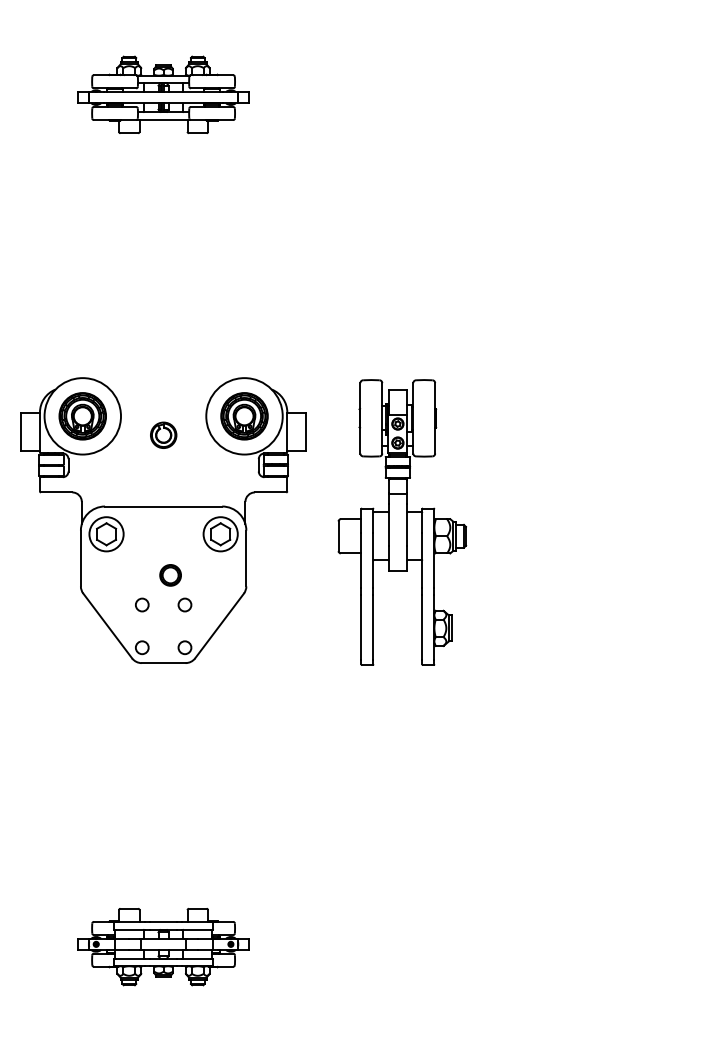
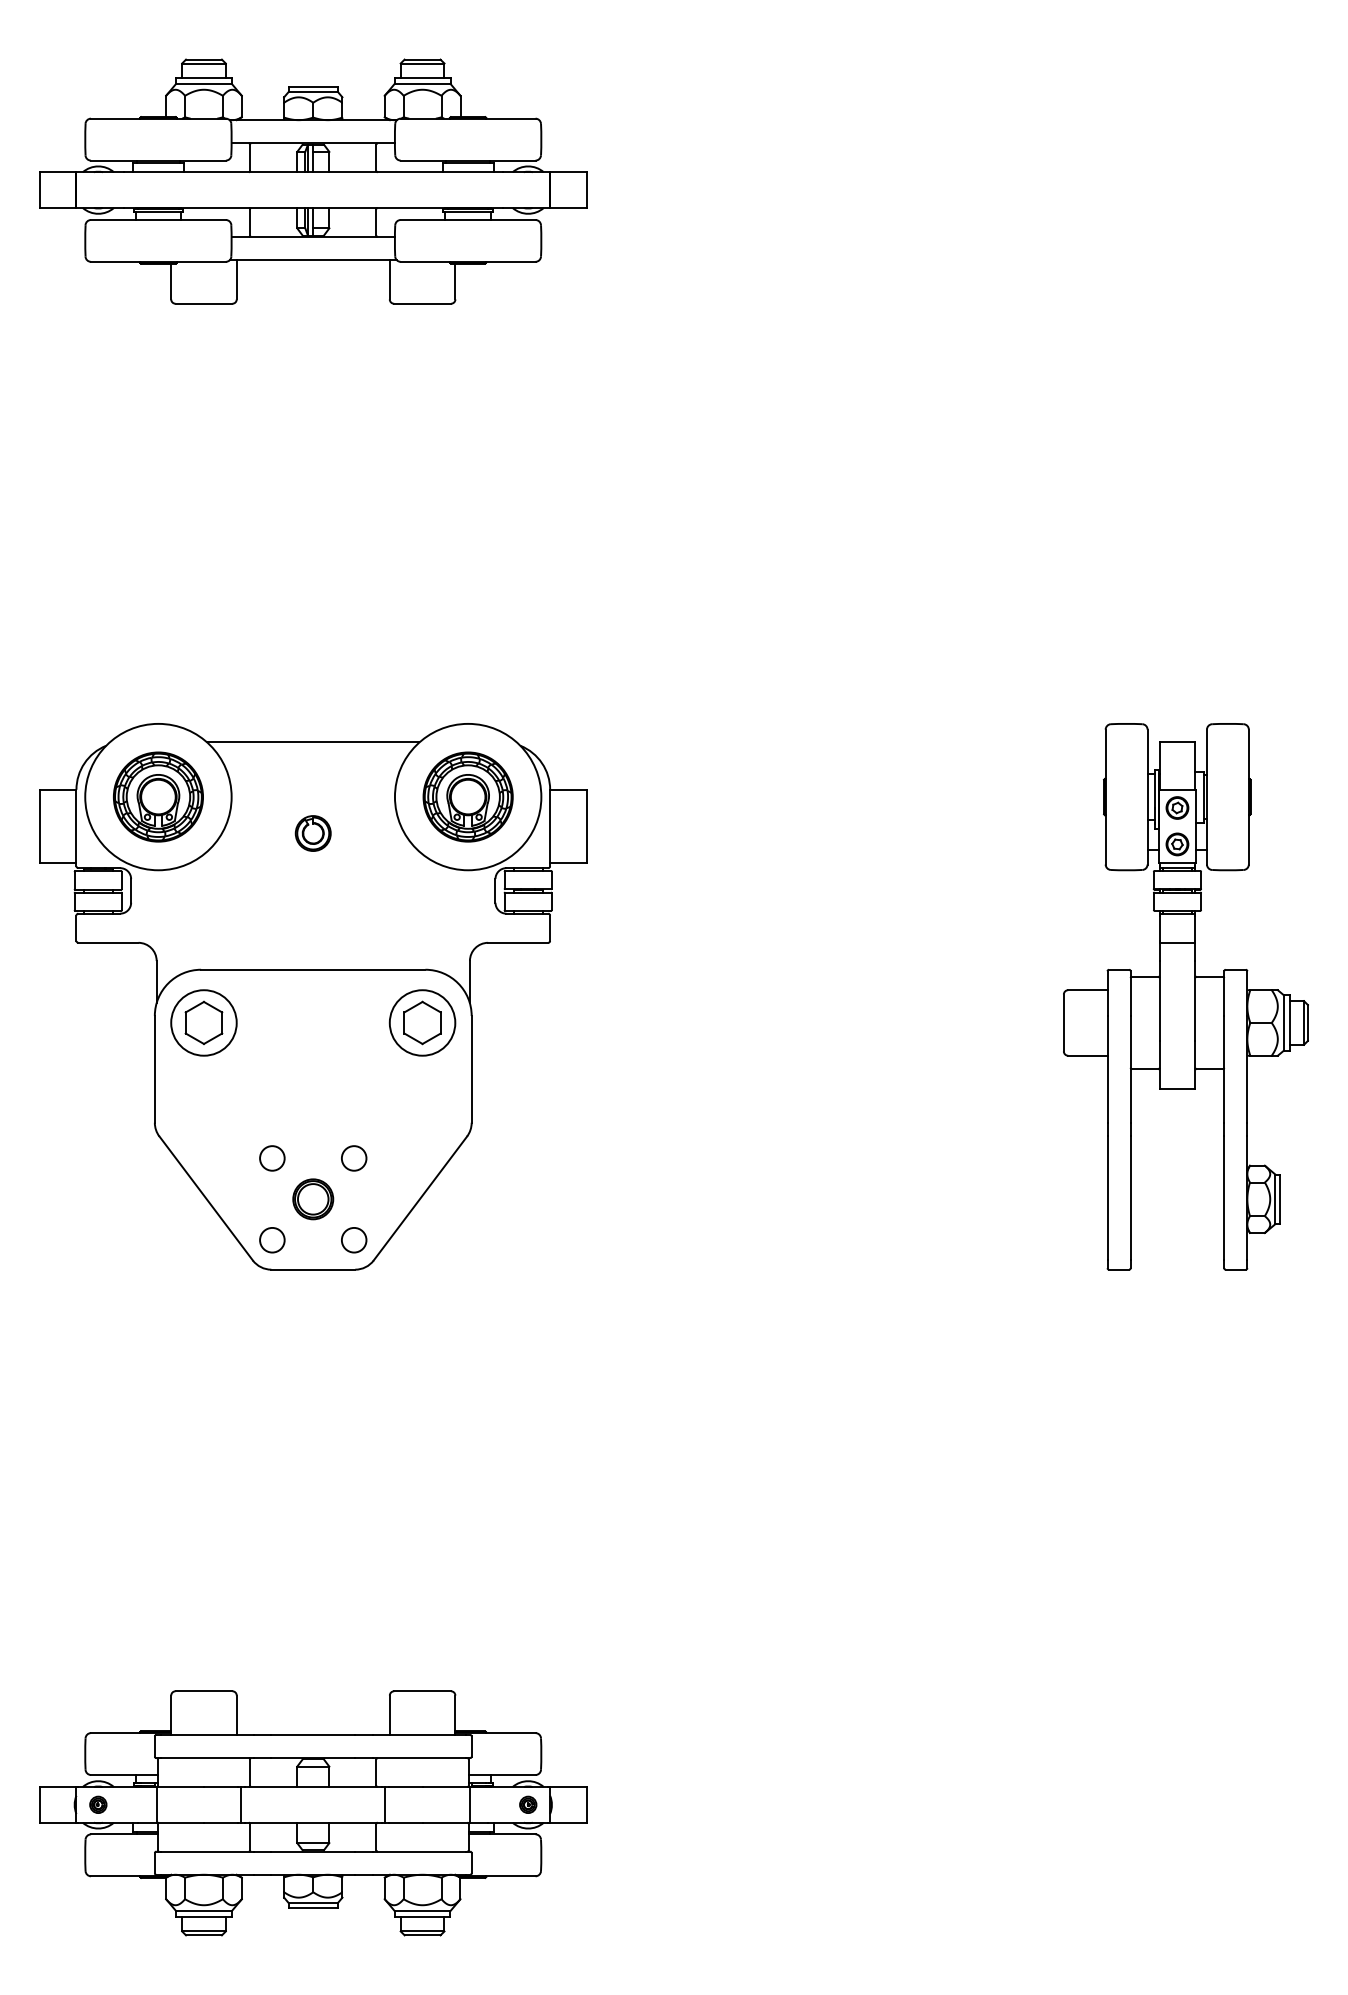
part: (163, 94) -> (313, 180), size x1.67
line: (163, 387) -> (313, 741), added
part: (163, 435) -> (313, 833), size x0.71
part: (402, 522) -> (1186, 996), moved
part: (170, 575) -> (313, 1199), moved
part: (163, 946) -> (313, 1812), size x1.67

